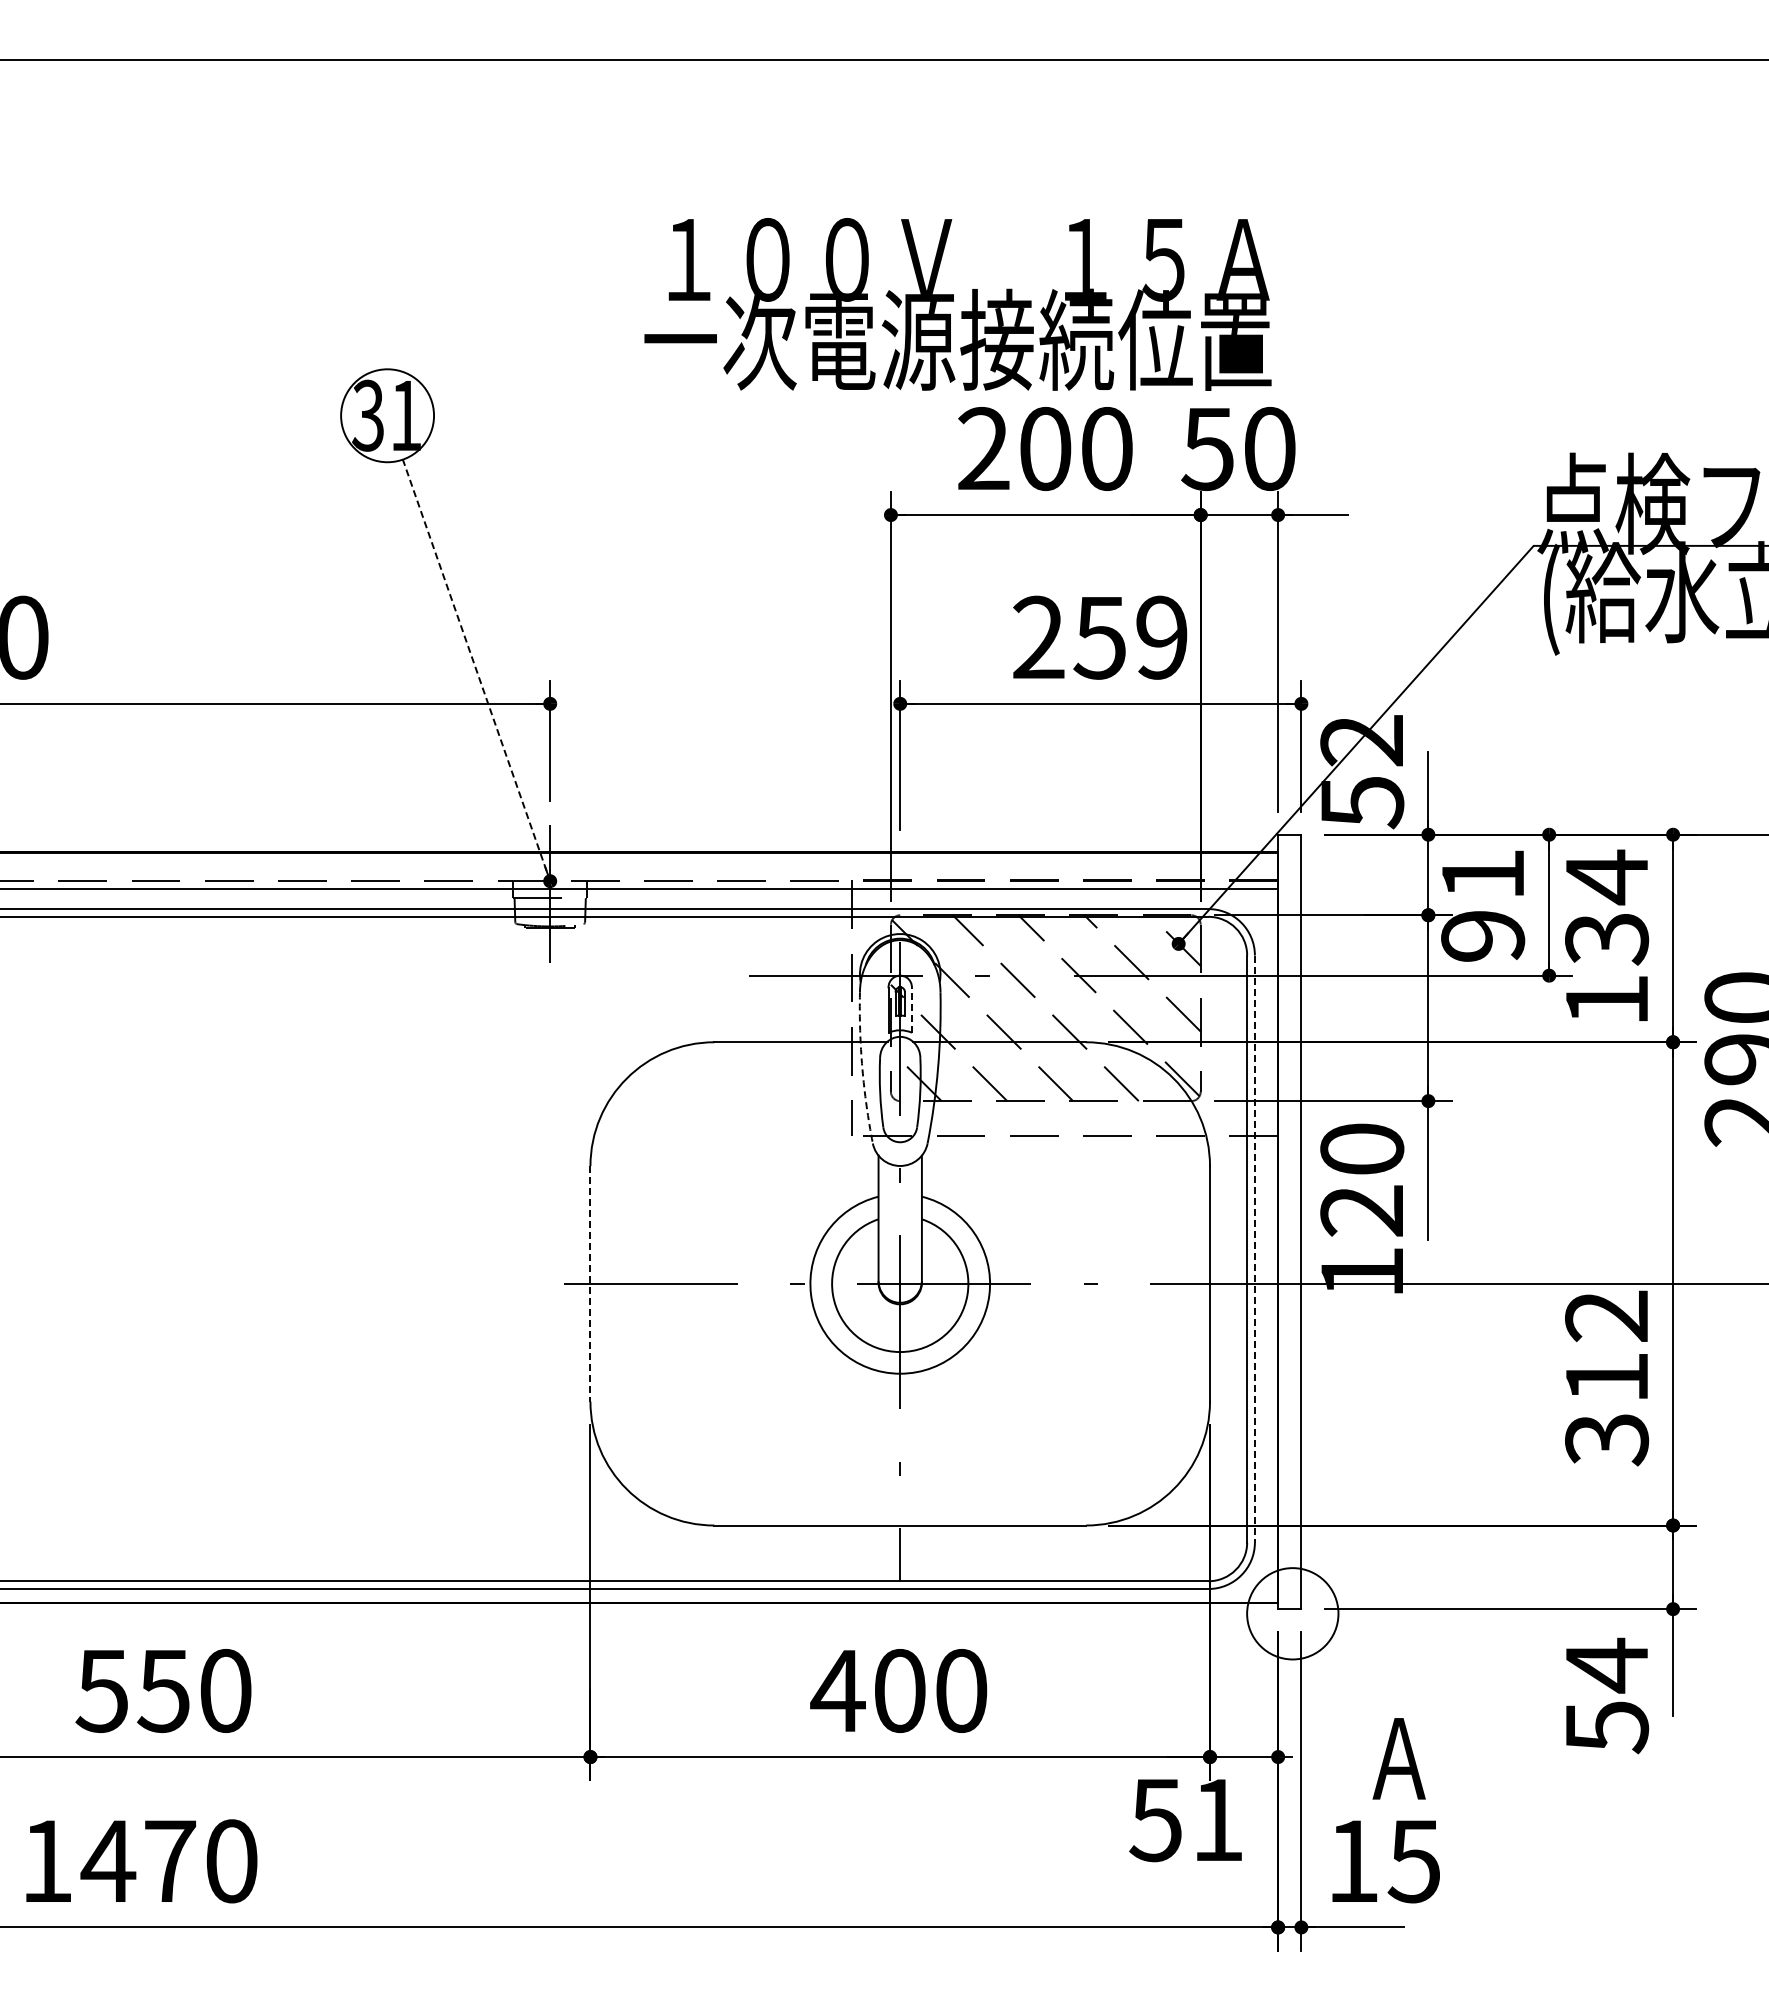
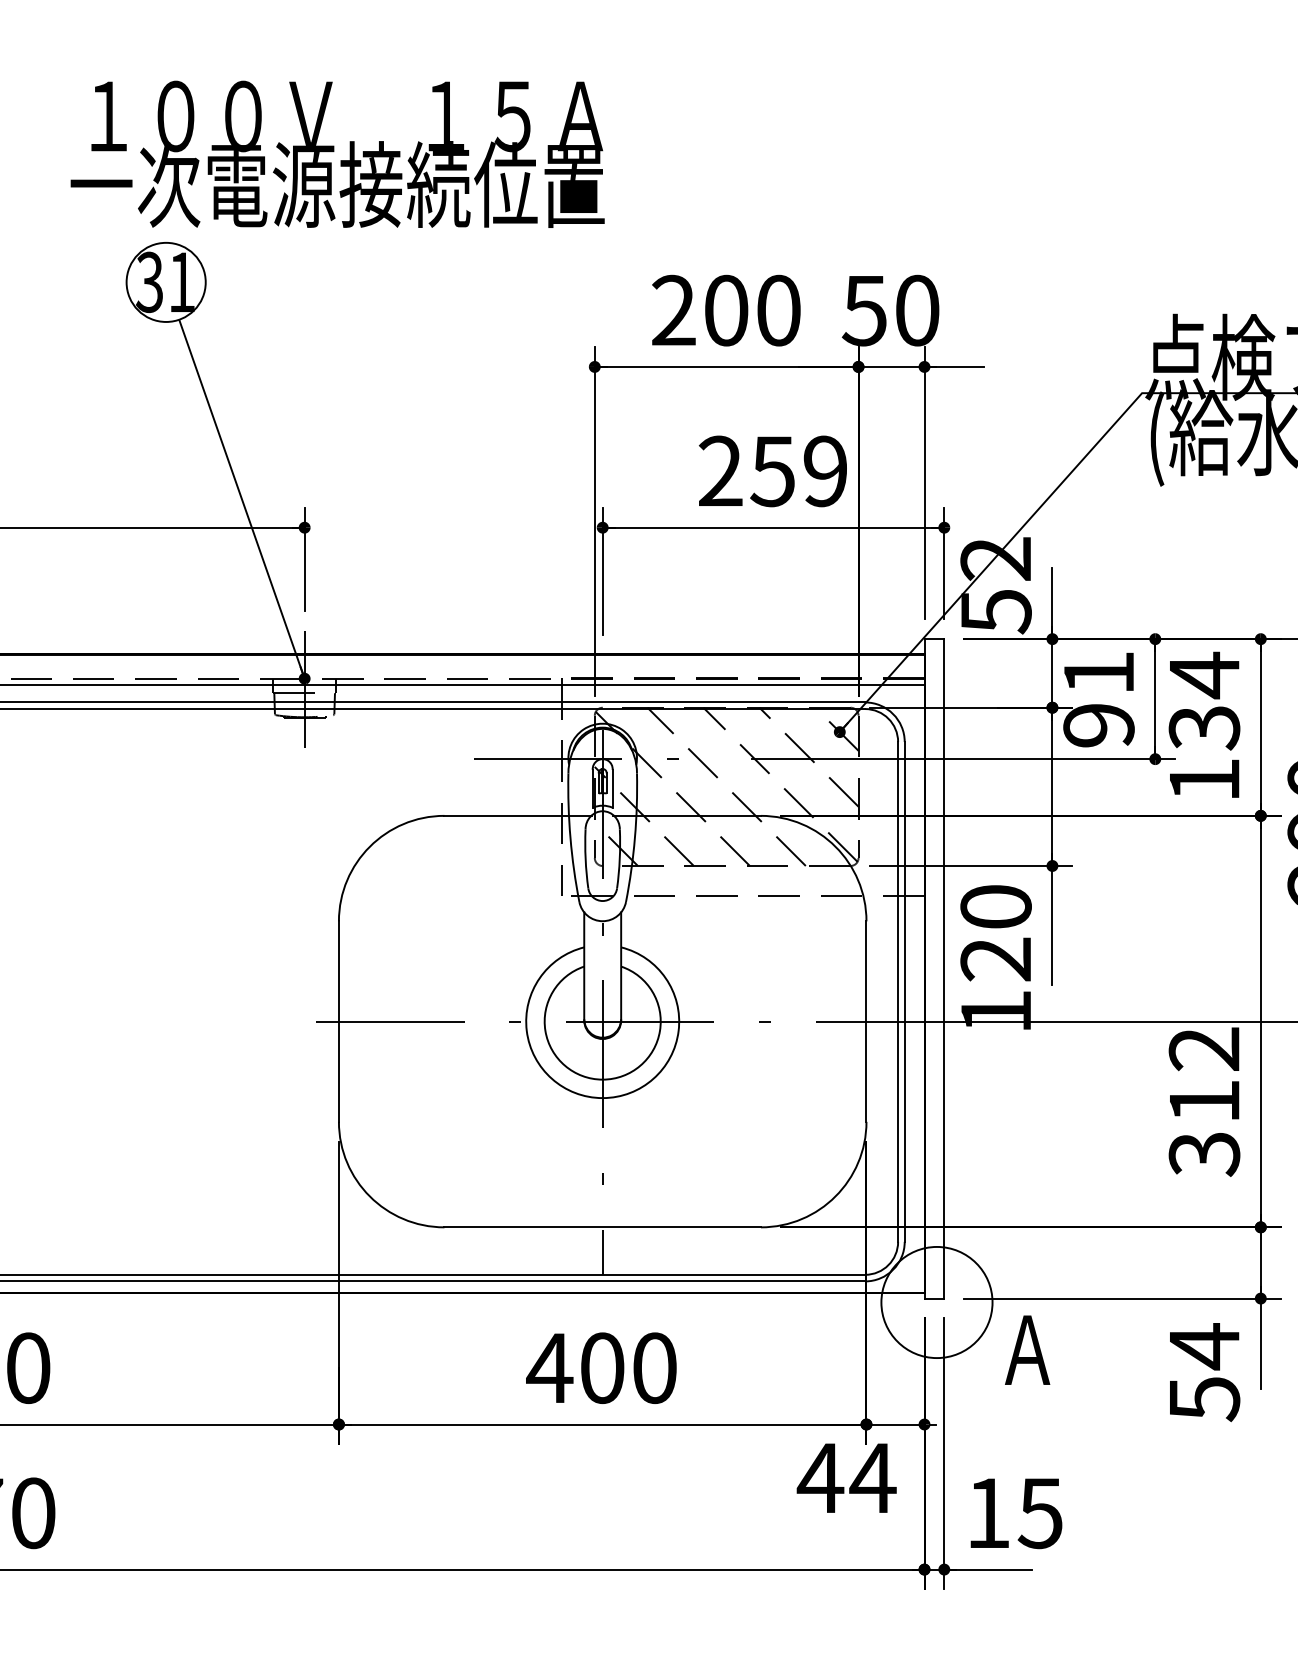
text: (957, 304) -> (337, 154), moved
line: (476, 669) -> (241, 498), dashed -> solid
line: (911, 1010) -> (612, 788), dashed -> solid
arc: (862, 1068) -> (570, 838), dashed -> solid
line: (1254, 1249) -> (904, 992), dashed -> solid
line: (590, 1283) -> (338, 1021), dashed -> solid
circle: (1292, 1613) -> (936, 1302), size x1.43
text: (1398, 1758) -> (1026, 1349), moved
text: (1186, 1820) -> (846, 1478), 51 -> 44

